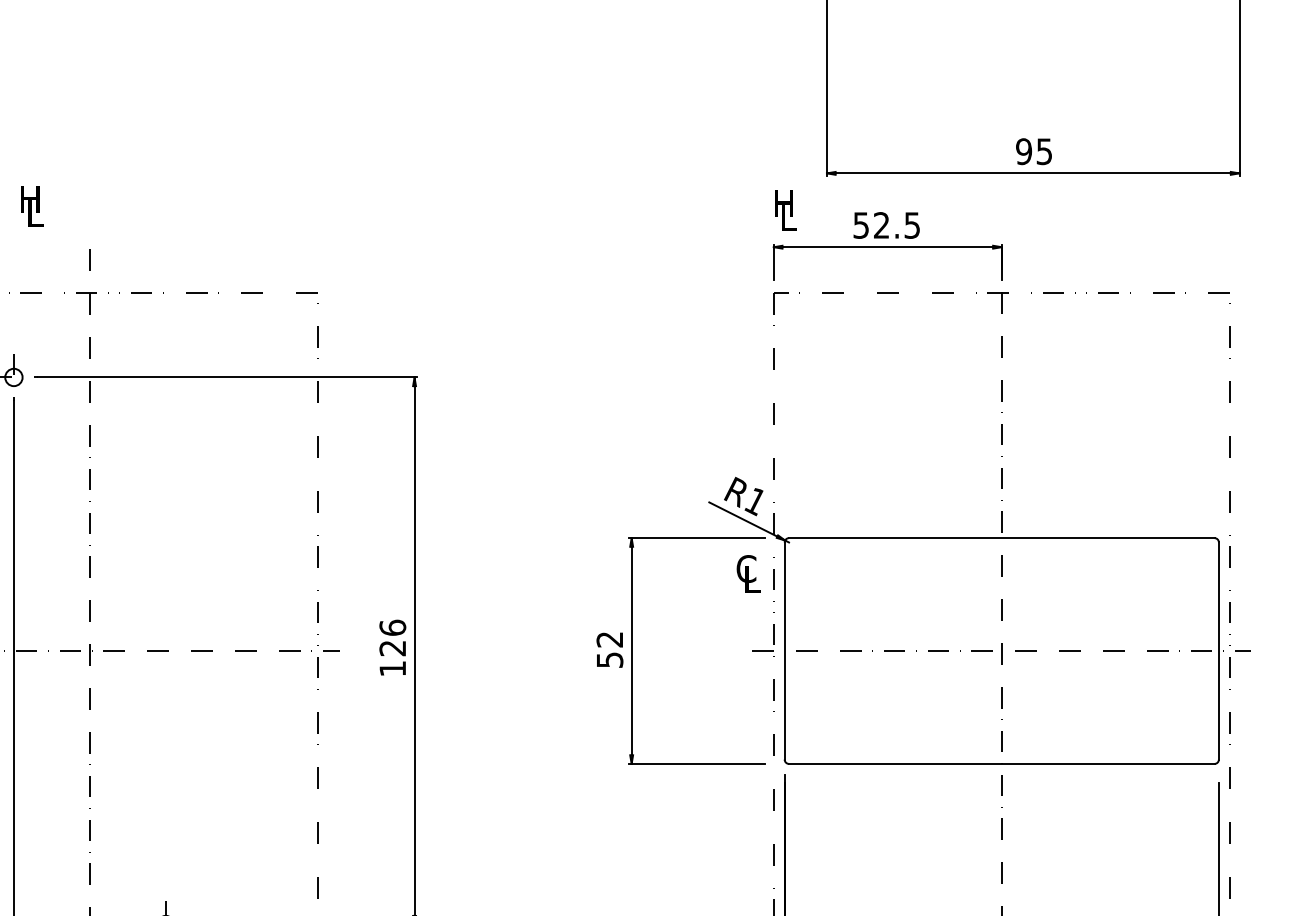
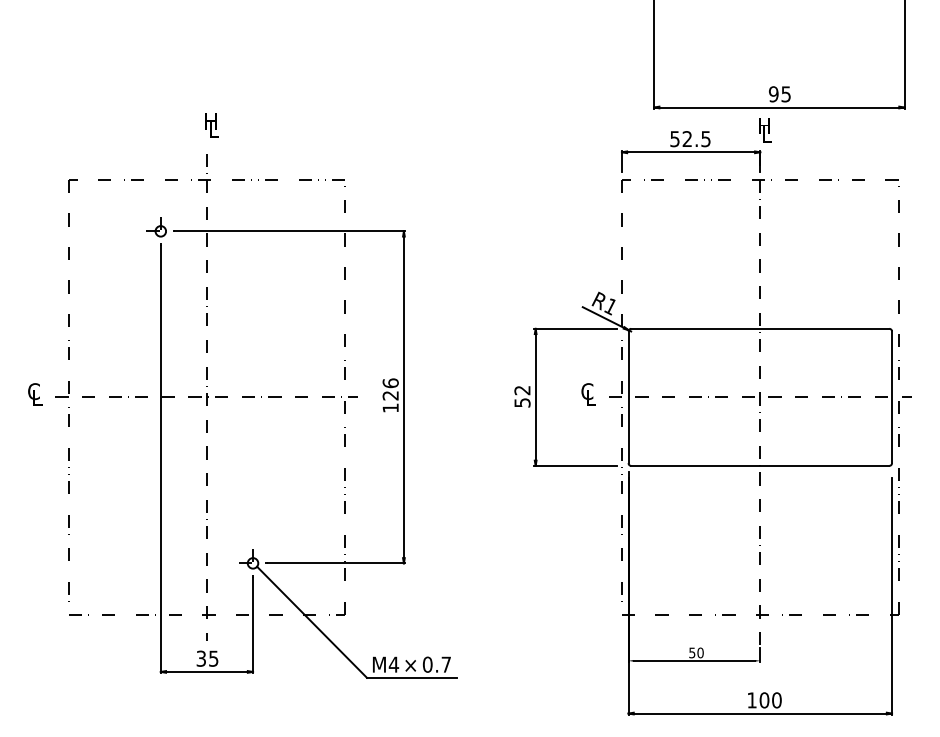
text: (31, 206) -> (211, 125), moved
text: (786, 211) -> (765, 130), moved
text: (748, 573) -> (588, 394), moved

